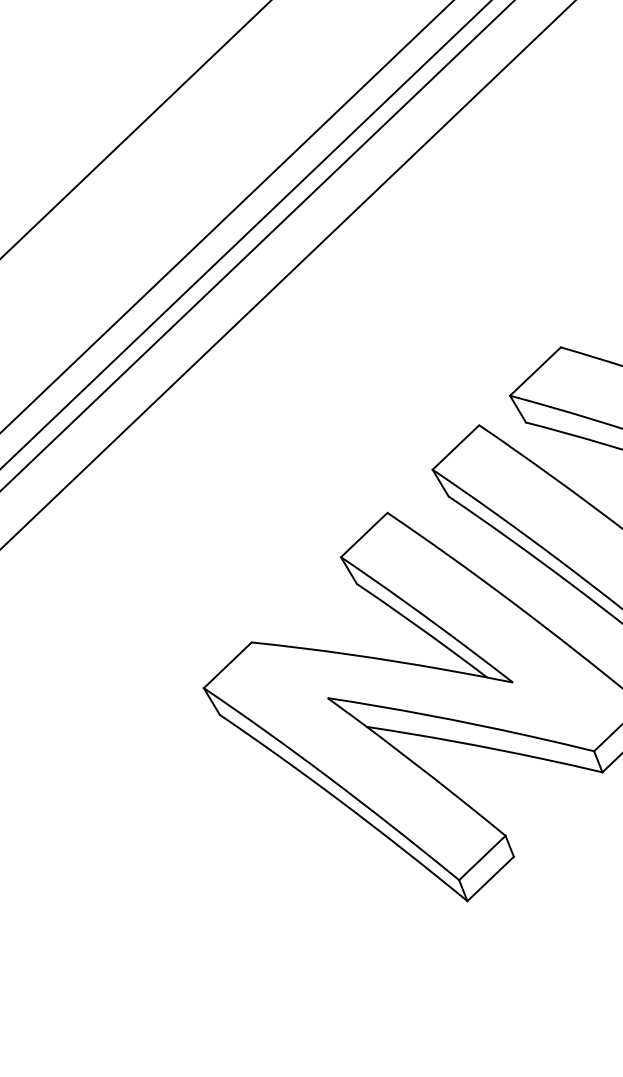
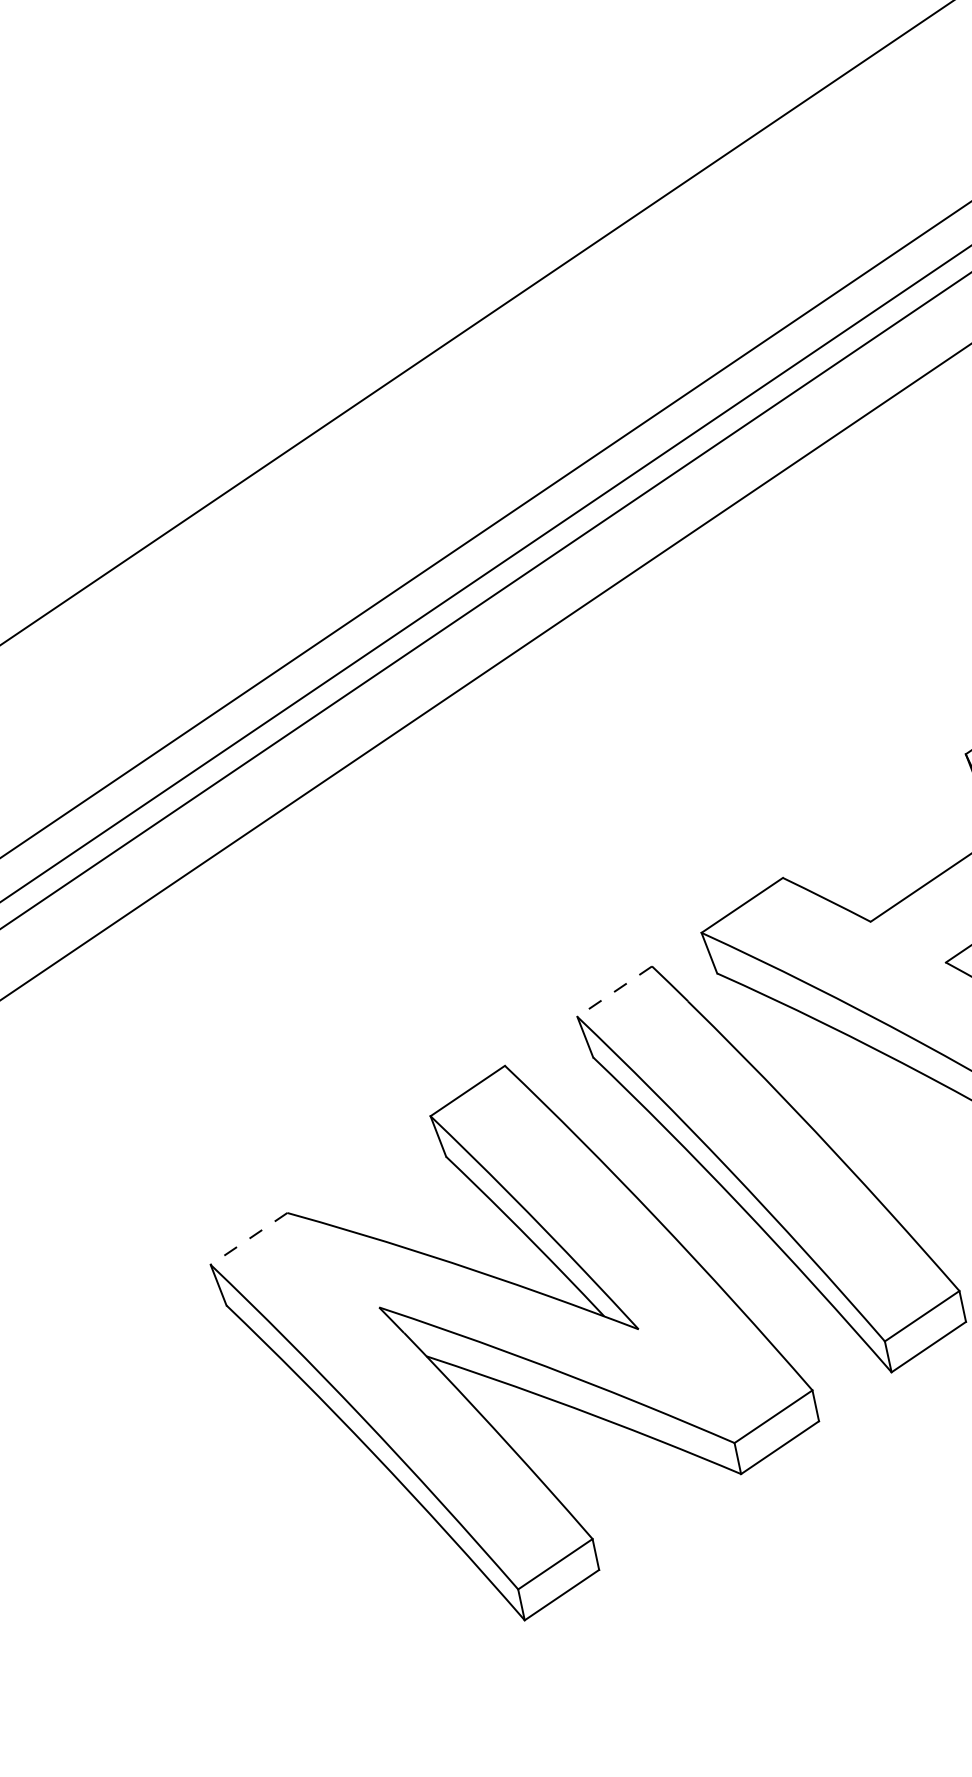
line: (455, 447) -> (614, 991), solid -> dashed
line: (227, 665) -> (248, 1239), solid -> dashed

